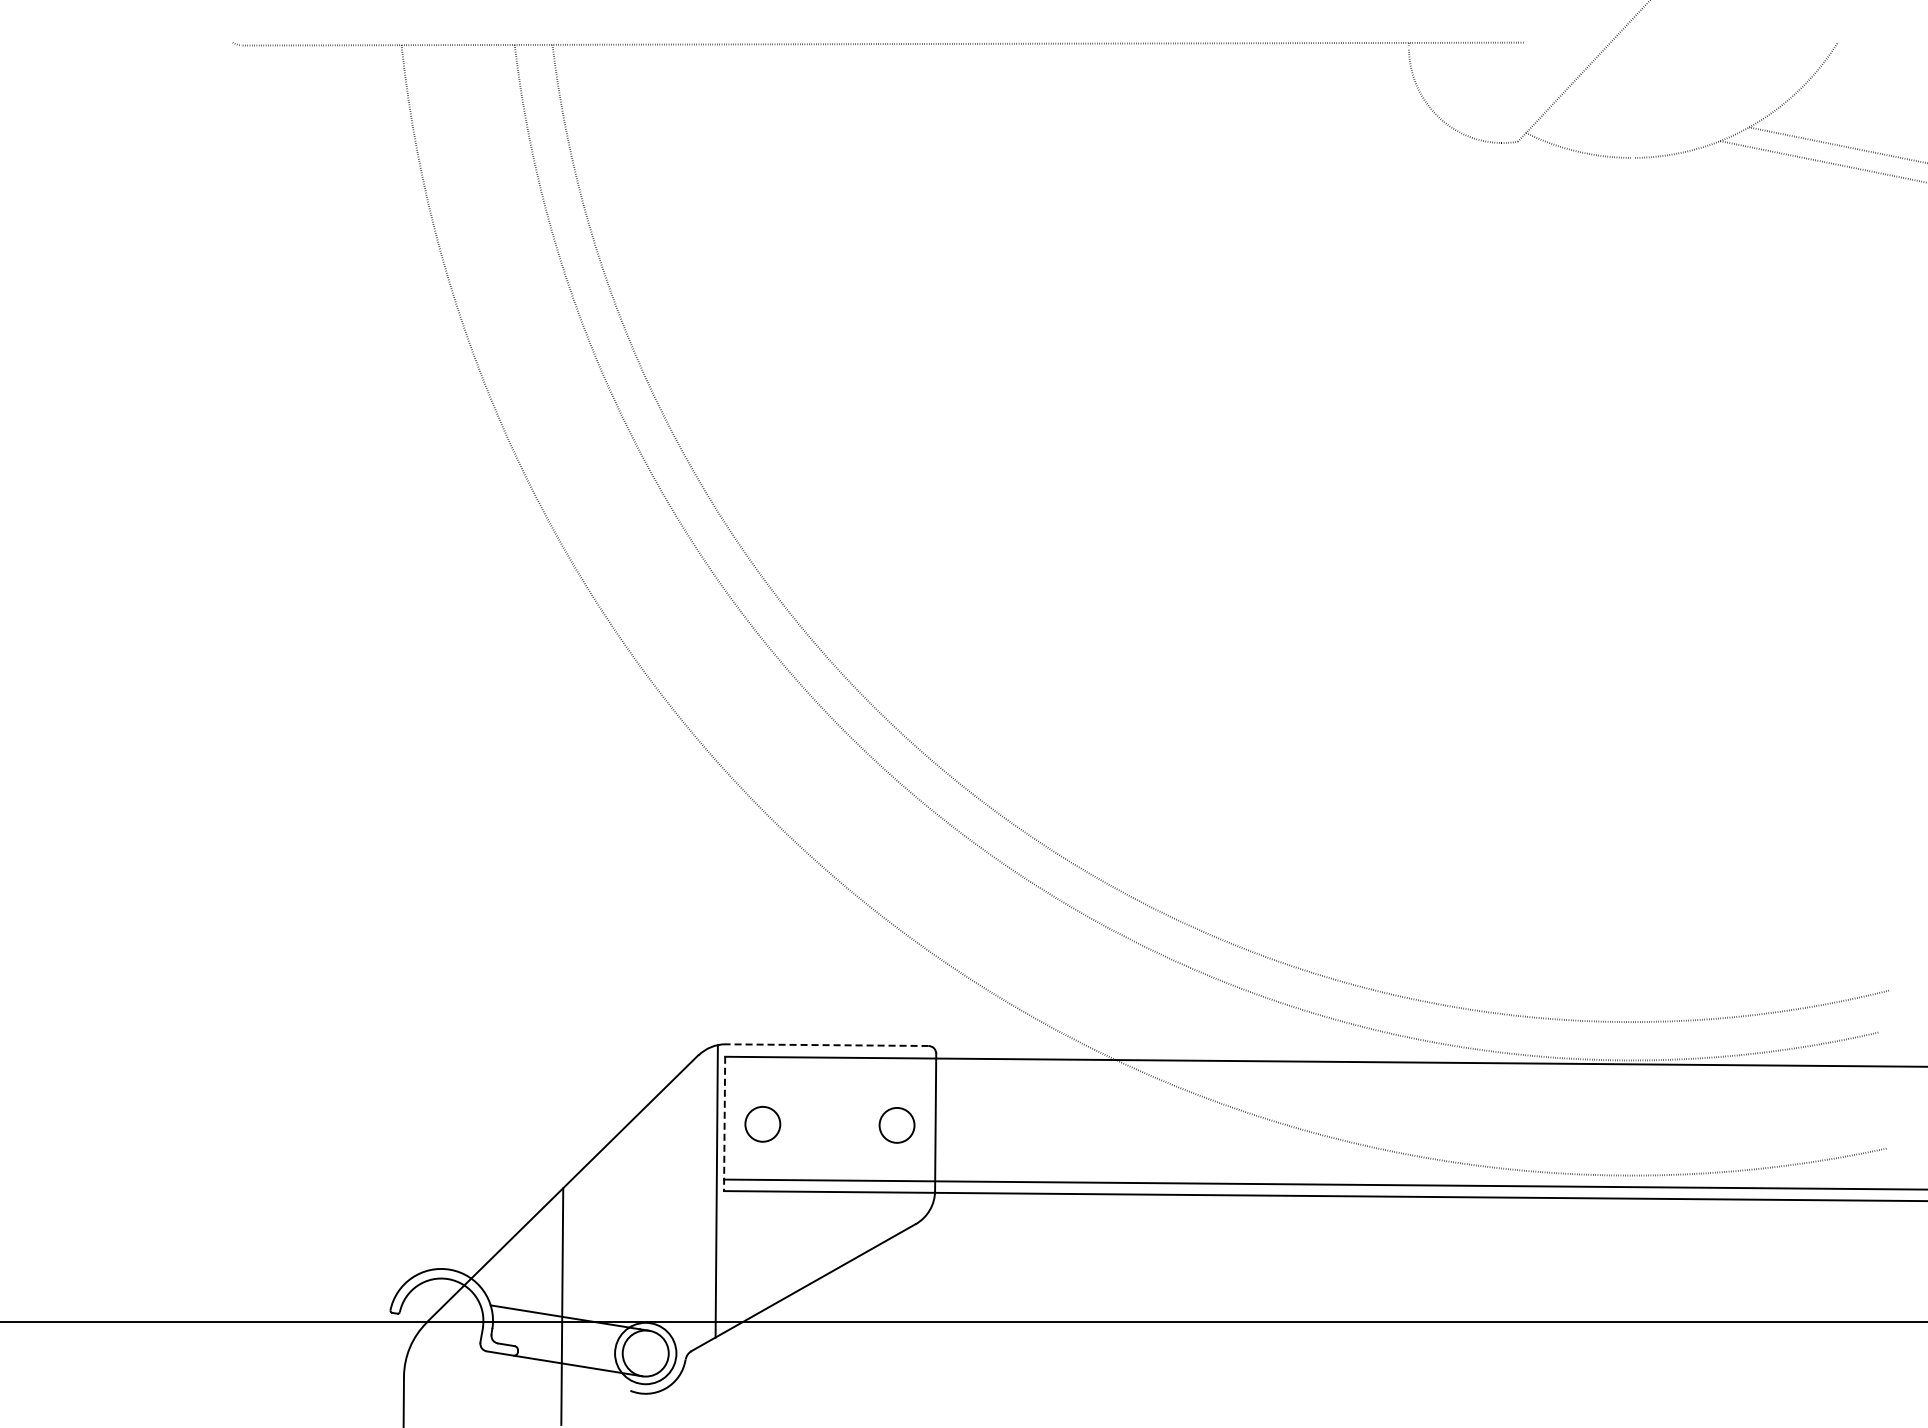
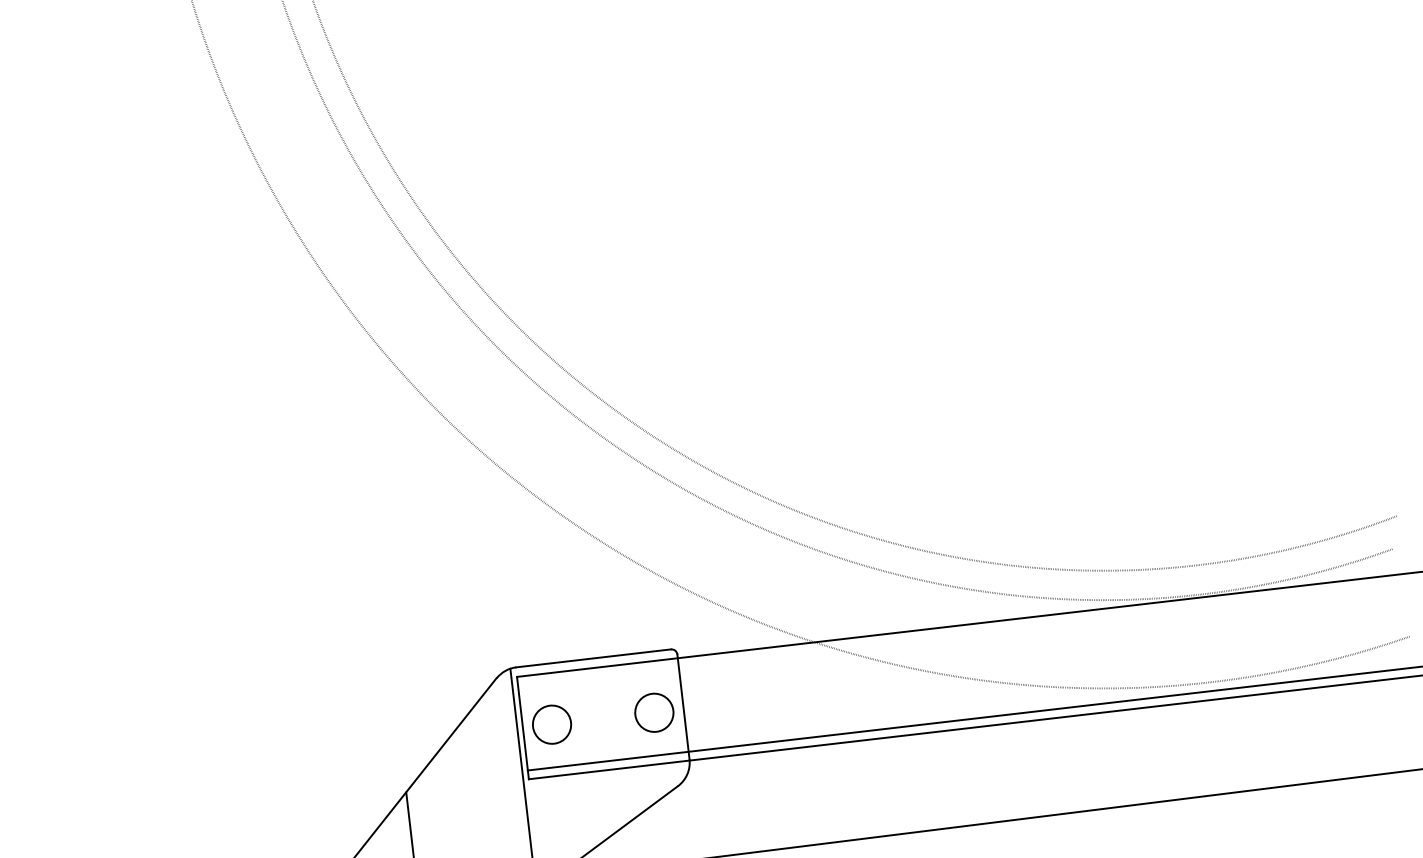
line: (827, 1045) -> (593, 658), dashed -> solid
line: (724, 1124) -> (522, 728), dashed -> solid
circle: (762, 1124) -> (551, 724), size x1.43
circle: (896, 1125) -> (653, 712), size x1.43

